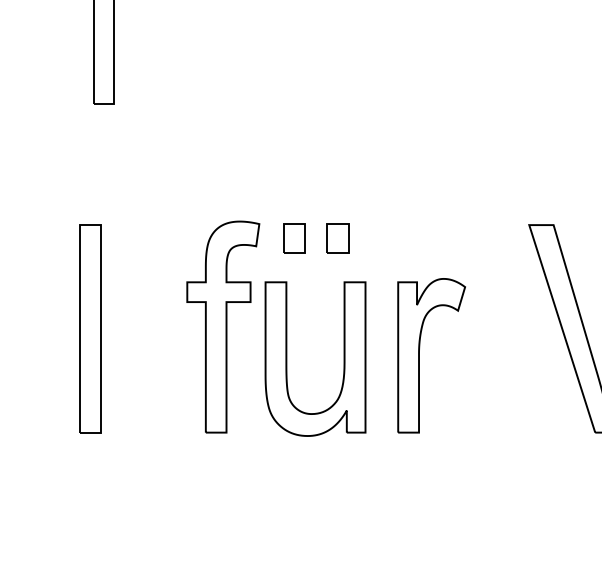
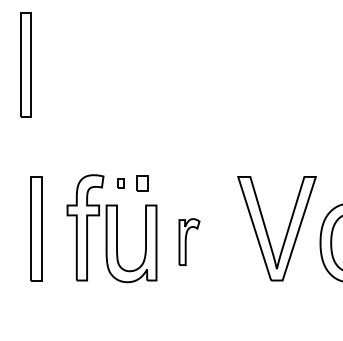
part: (293, 238) -> (120, 183), size x0.6
part: (91, 328) -> (36, 228), moved
part: (431, 354) -> (189, 241), size x0.6

